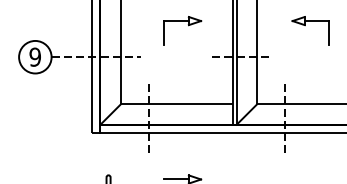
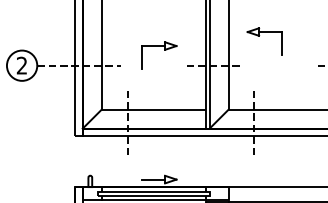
part: (188, 25) -> (164, 50), moved
part: (305, 25) -> (259, 36), moved
text: (34, 56) -> (21, 65), 9 -> 2

